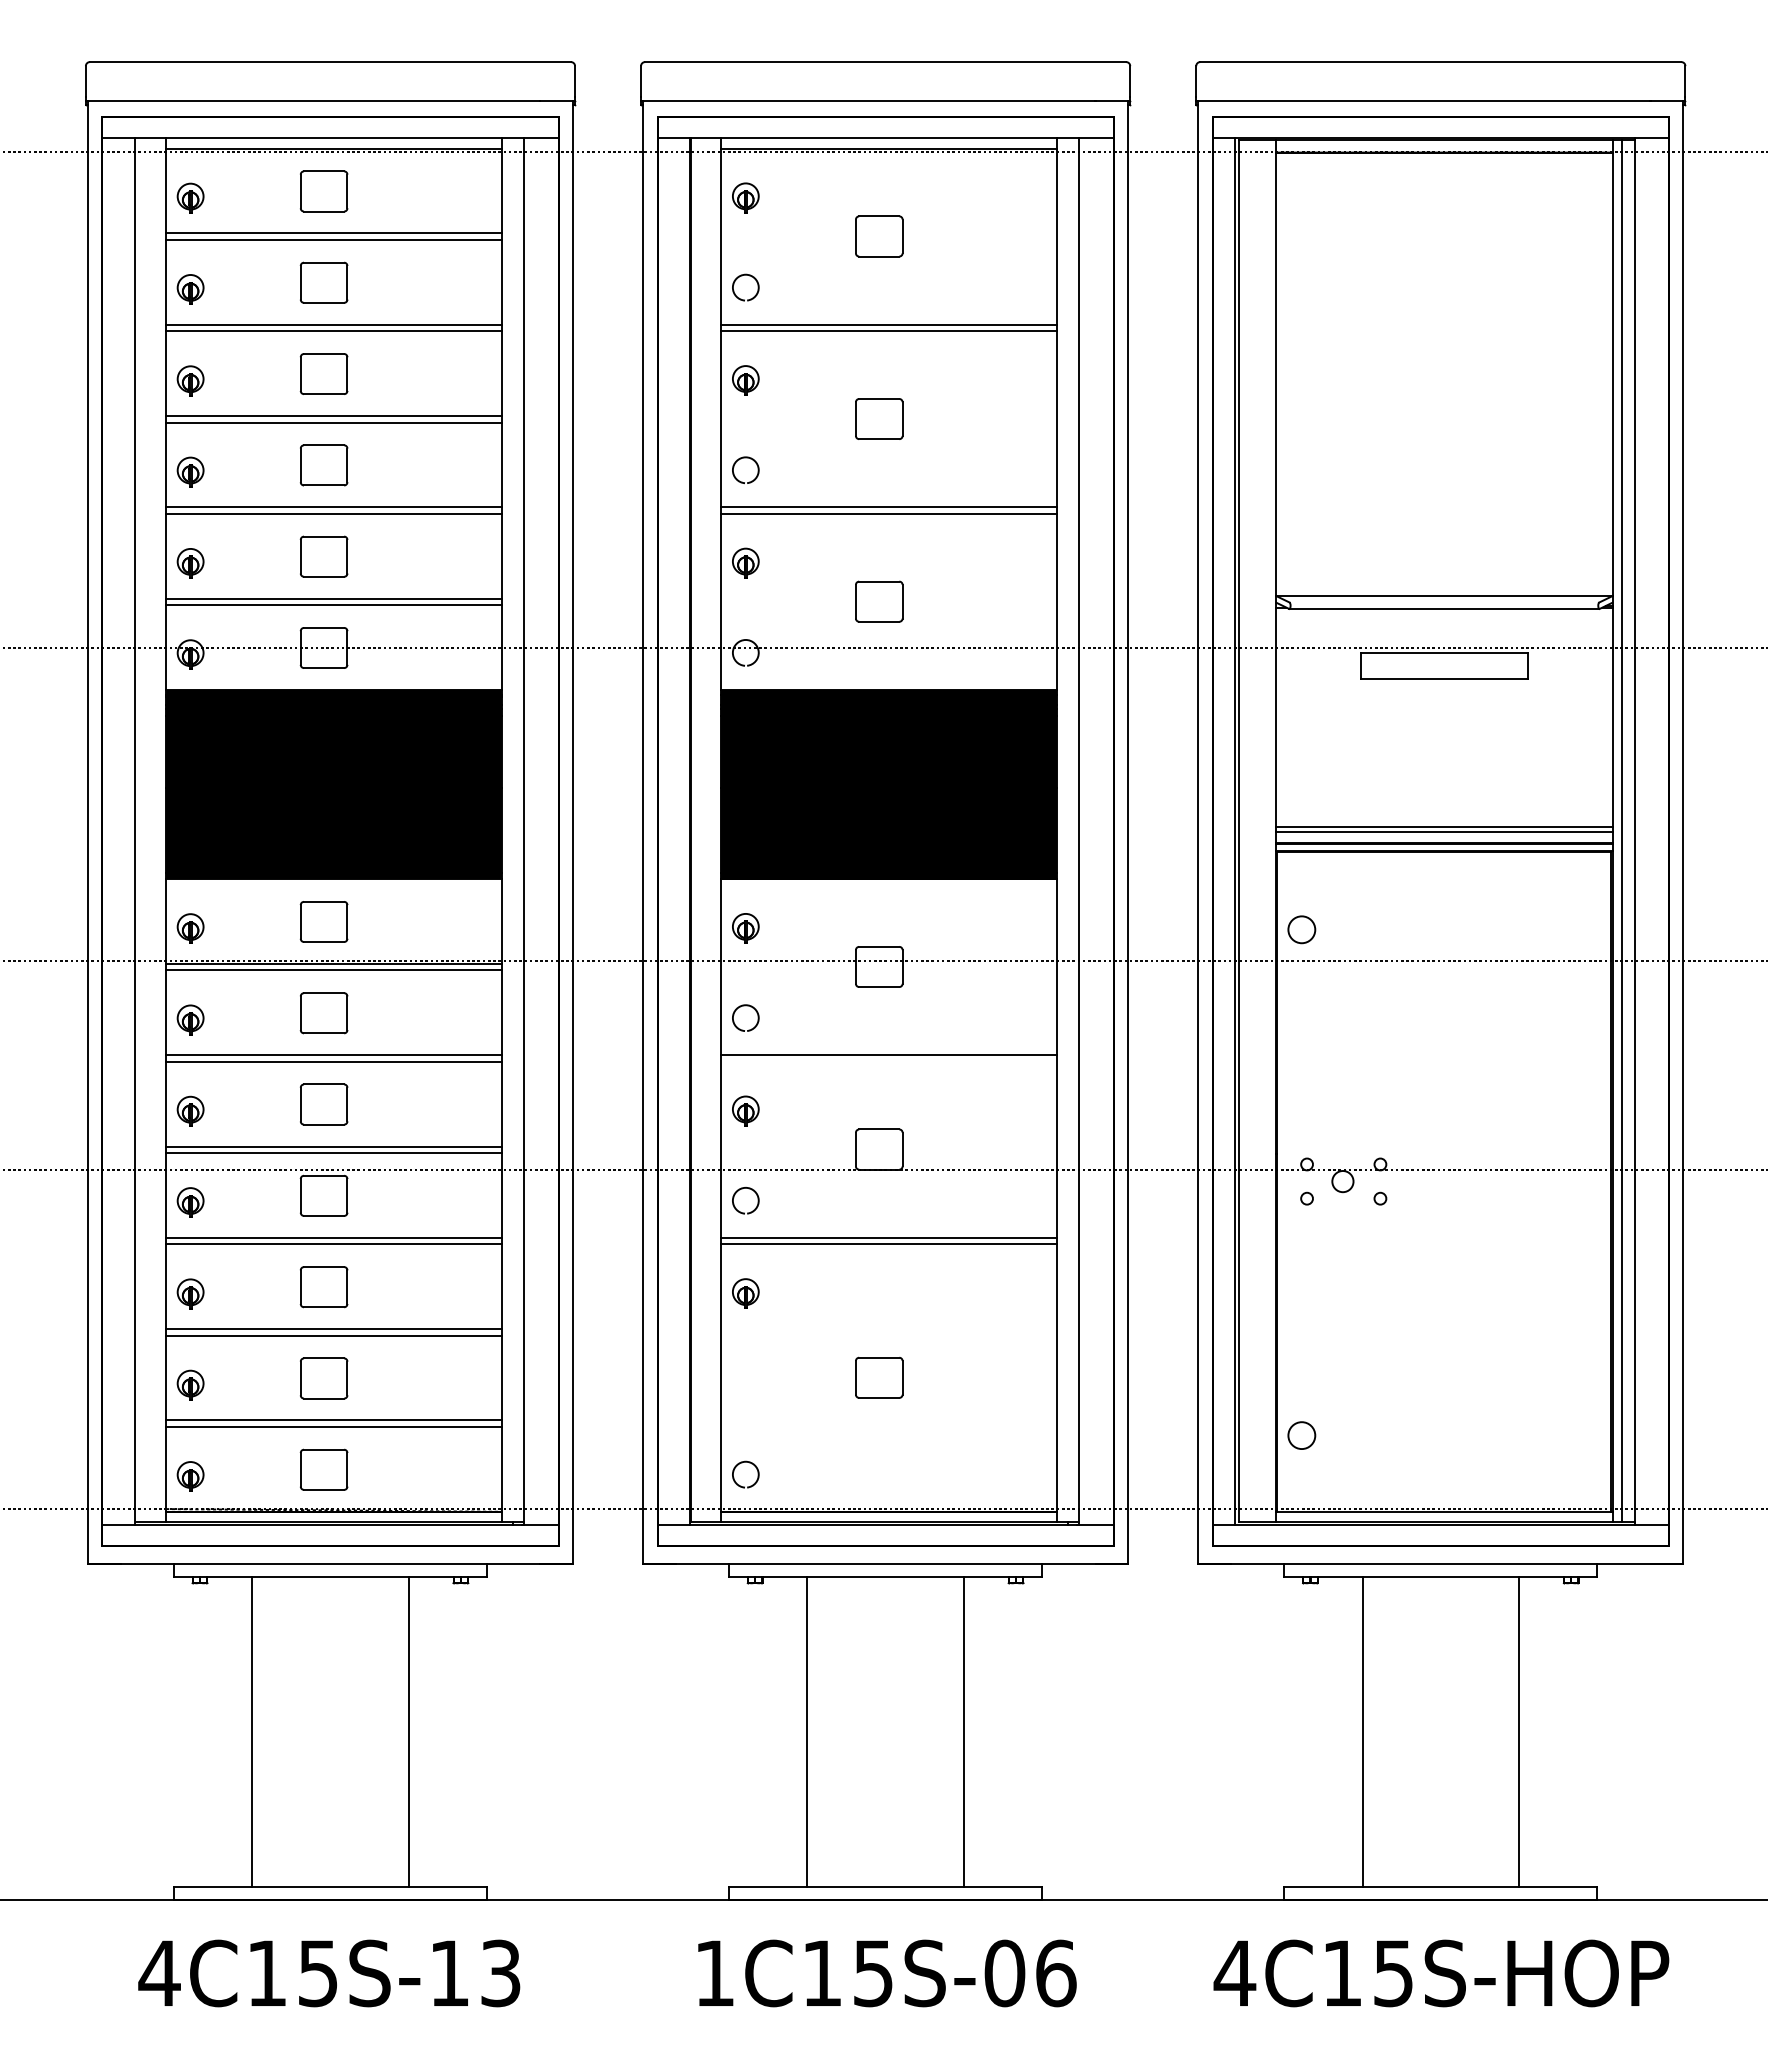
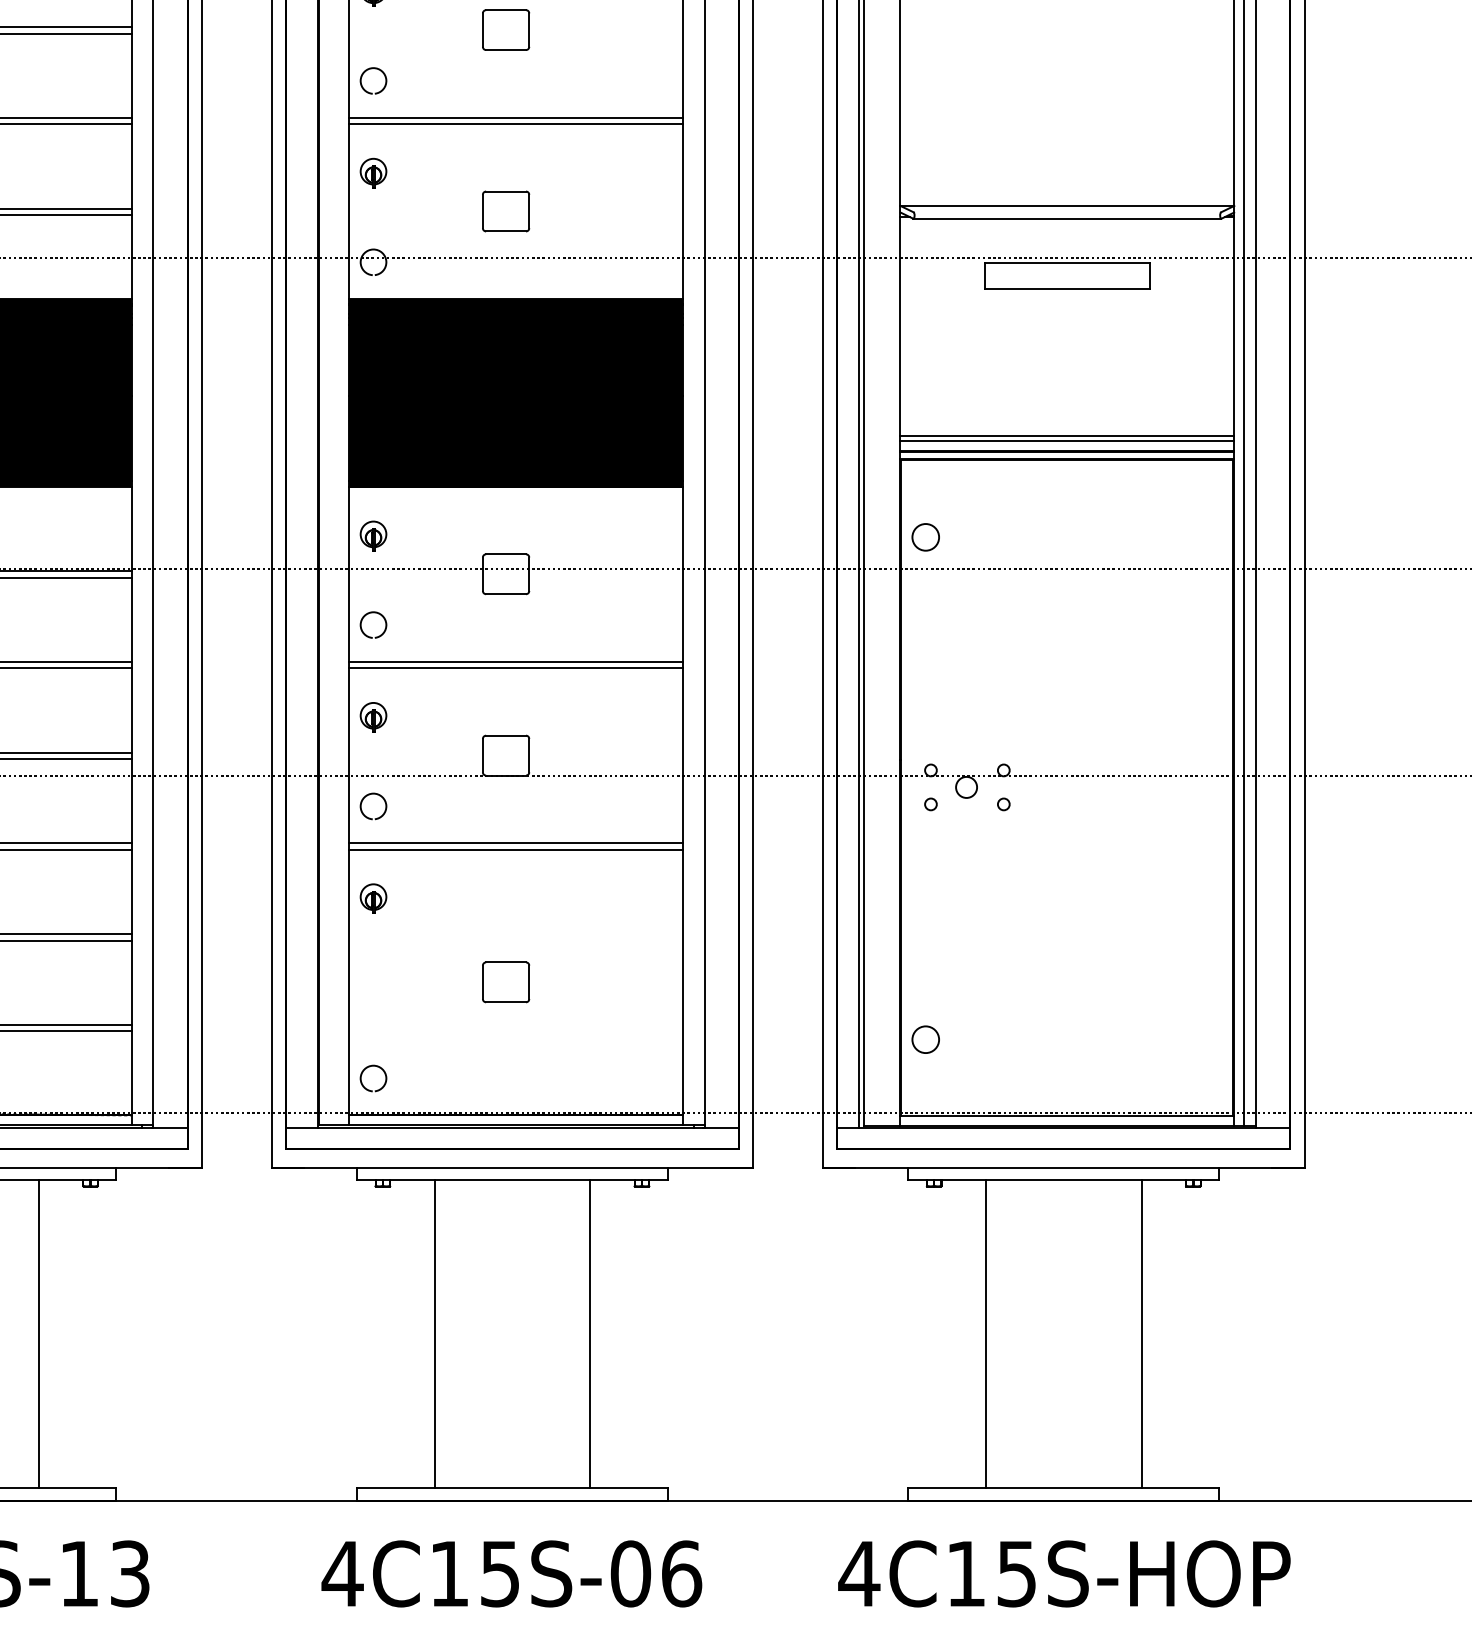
line: (889, 1061) -> (516, 668), added
text: (714, 1972) -> (342, 1572), 1C15S-06 -> 4C15S-06

